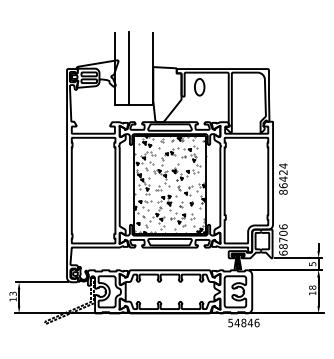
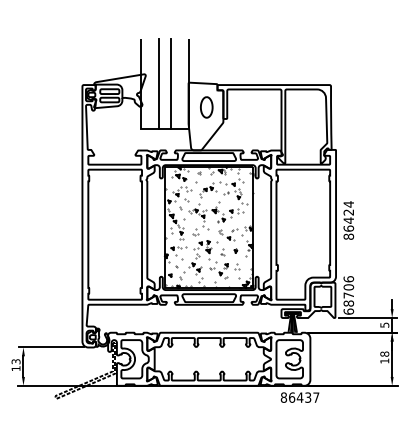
line: (138, 67) -> (170, 83), added
part: (199, 87) -> (206, 107), moved
text: (243, 322) -> (299, 397), 54846 -> 86437

